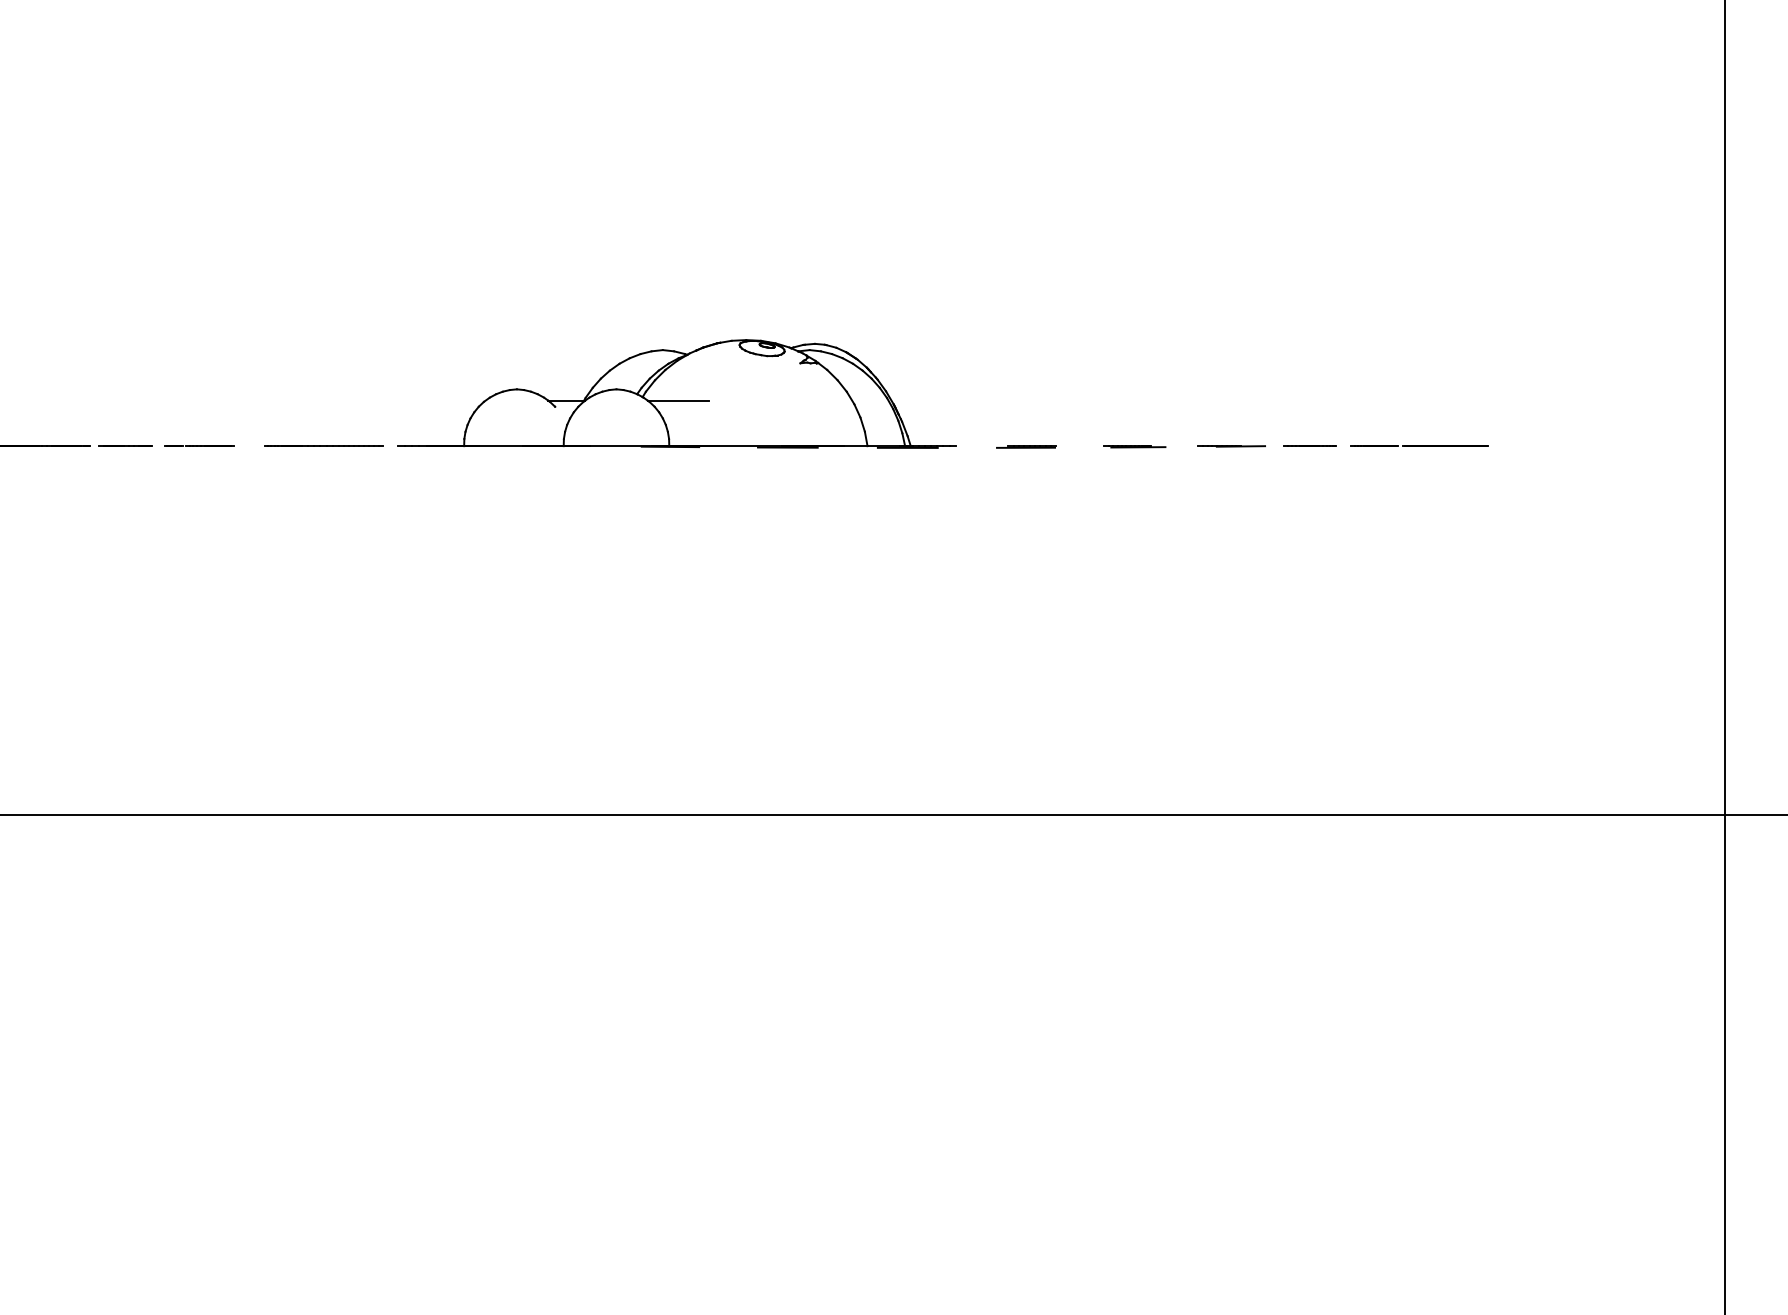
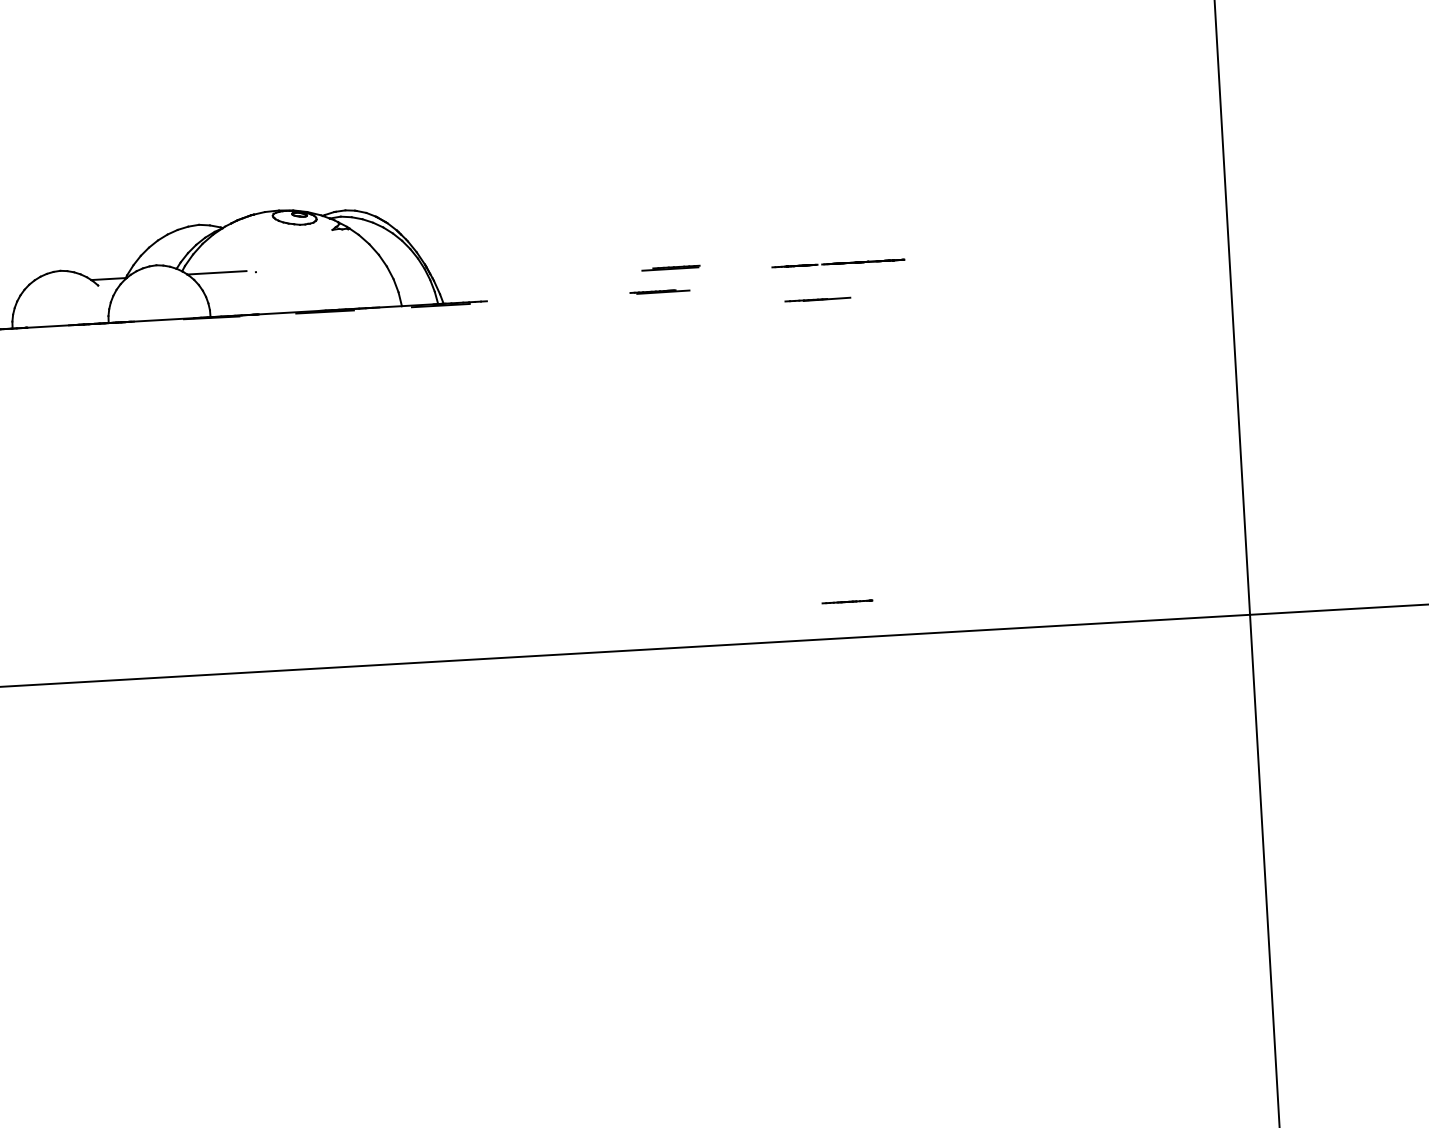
line: (1309, 445) -> (846, 601), moved
line: (1419, 445) -> (838, 262), moved
line: (1026, 446) -> (670, 267), moved
line: (1231, 446) -> (817, 299), moved

